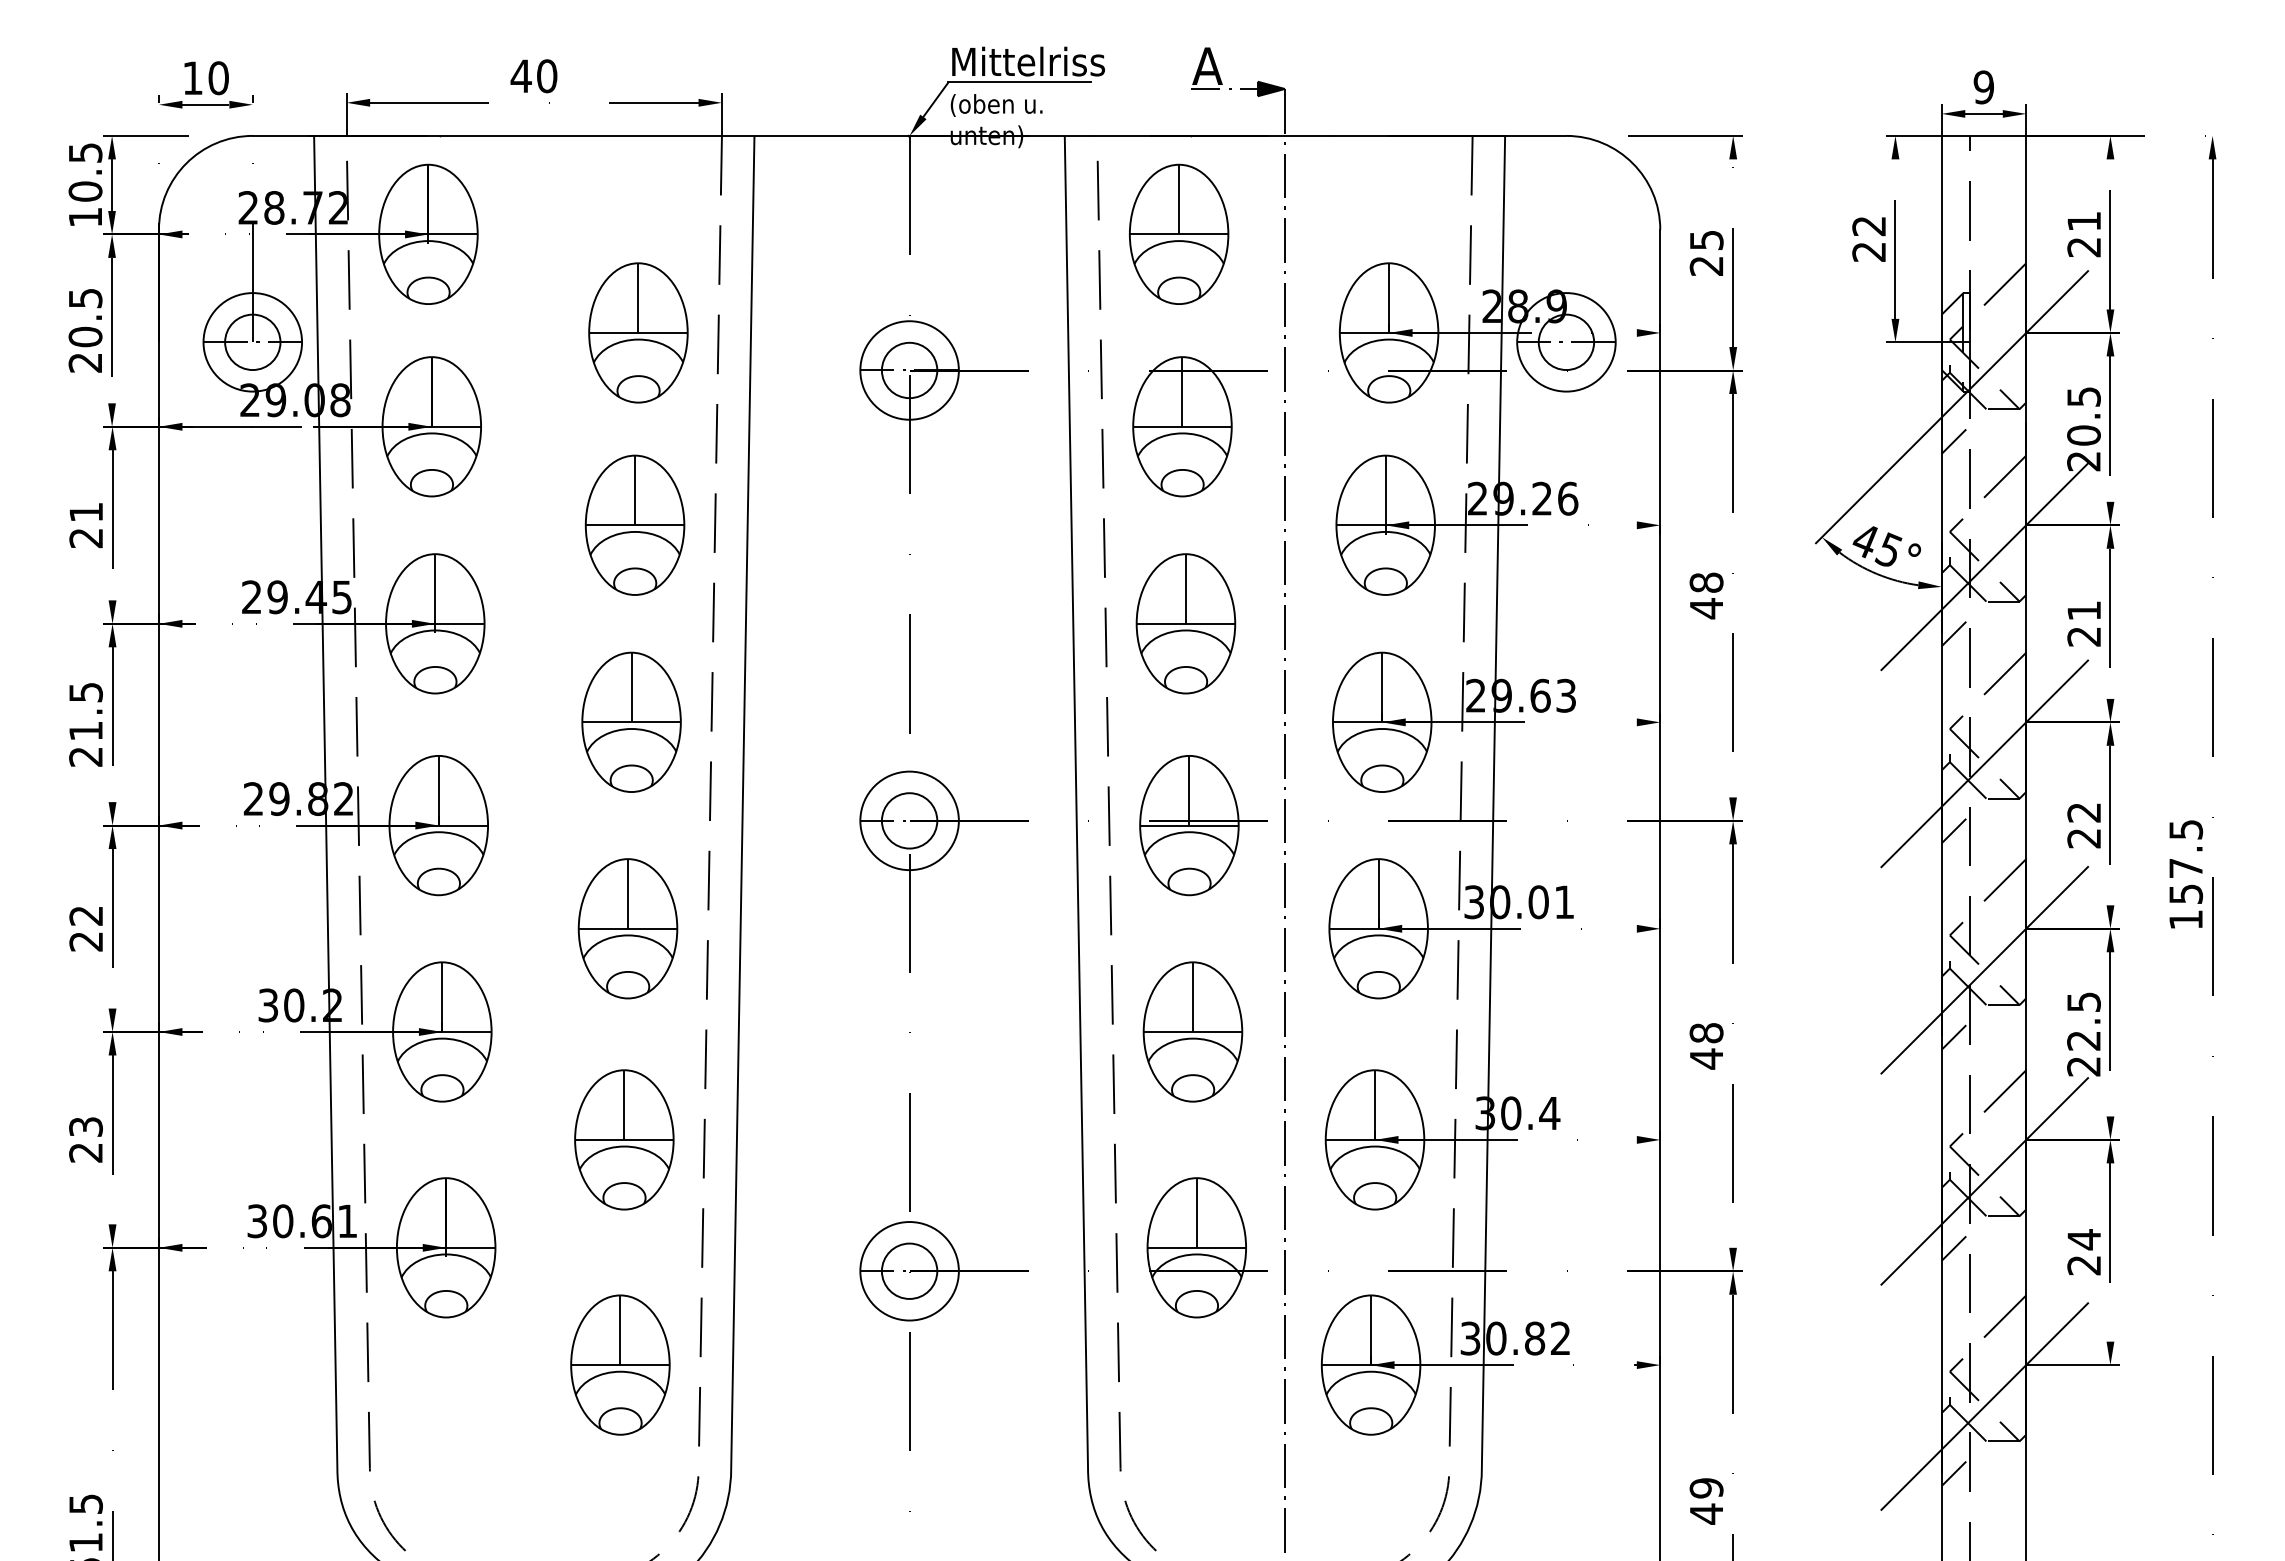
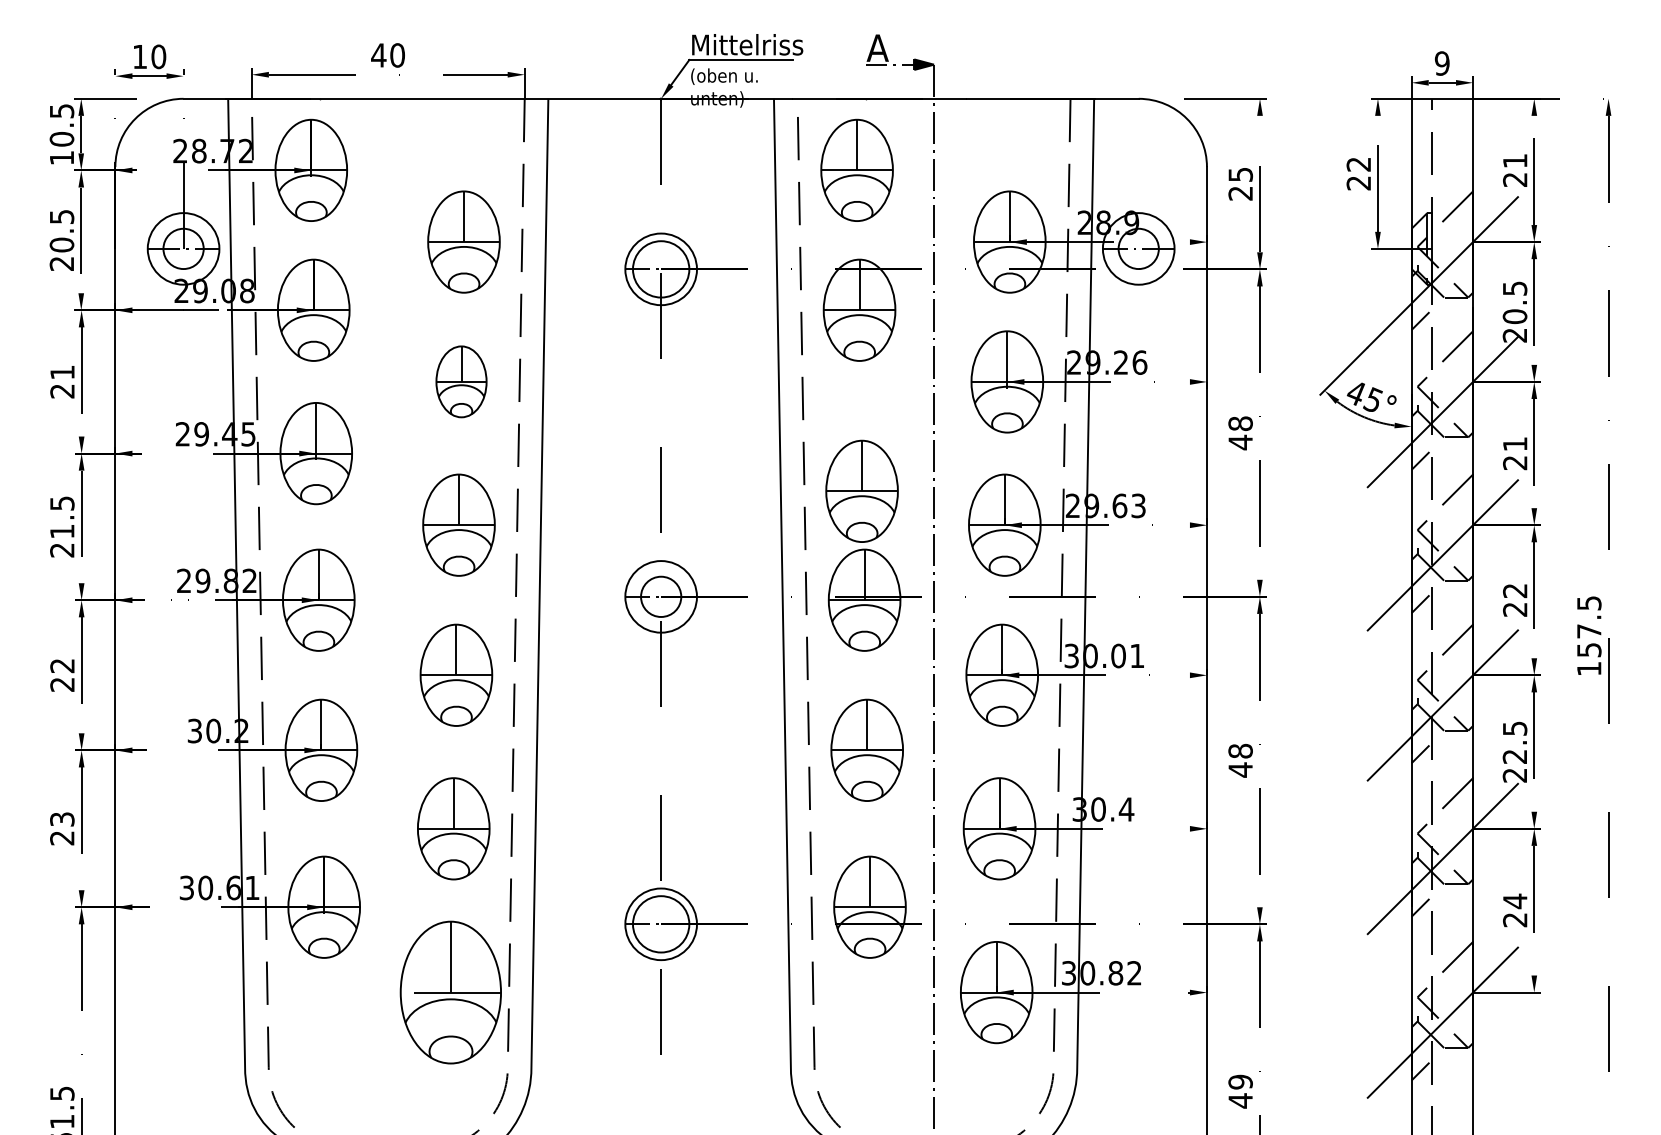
circle: (909, 370) -> (661, 269), size x1.4
part: (634, 524) -> (461, 381), size x0.7
part: (1185, 623) -> (861, 491), moved
circle: (909, 1270) -> (661, 923), size x1.4
part: (620, 1364) -> (450, 992), size x1.4

